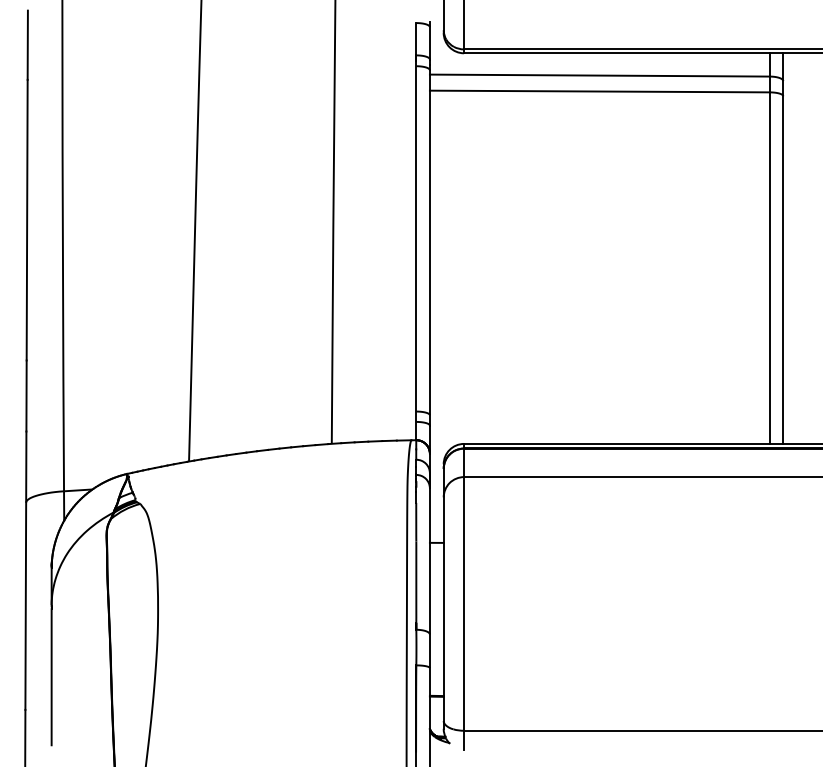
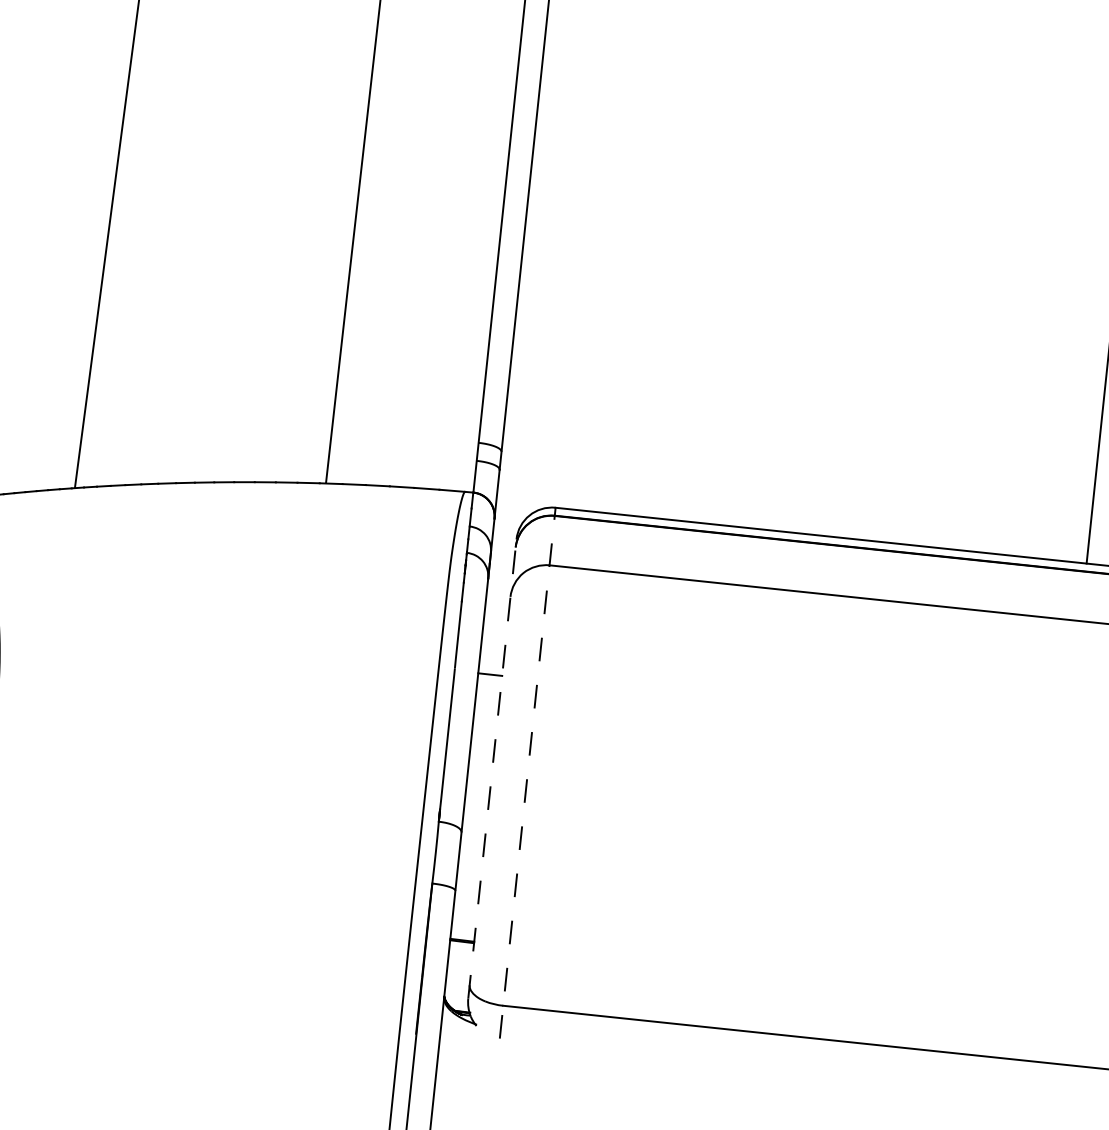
line: (443, 596) -> (492, 768), solid -> dashed
line: (464, 596) -> (528, 772), solid -> dashed

